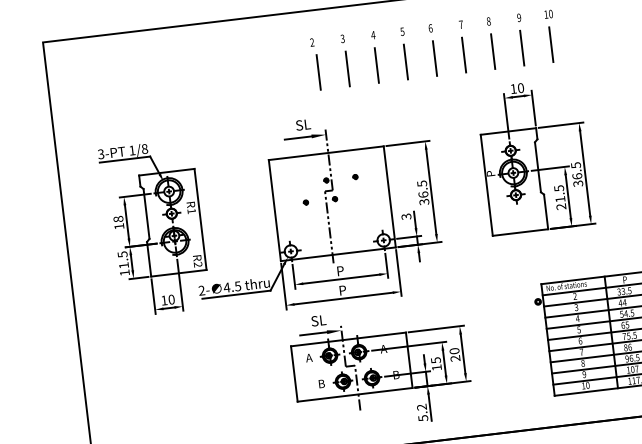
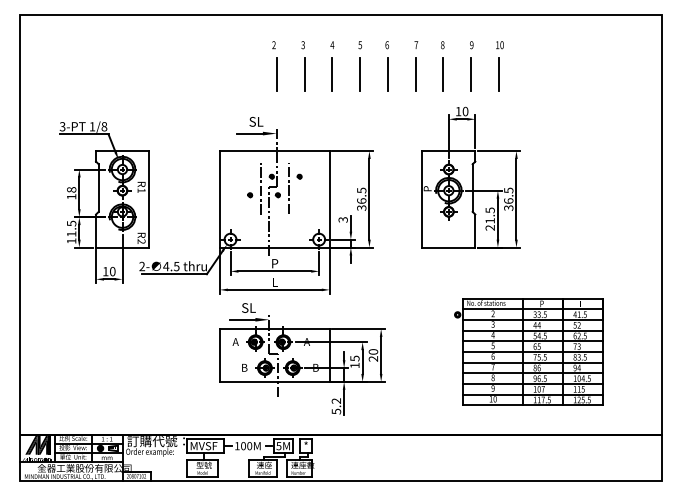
line: (345, 190) -> (288, 188), added
line: (315, 194) -> (260, 188), added
text: (343, 289) -> (275, 281), P -> L

